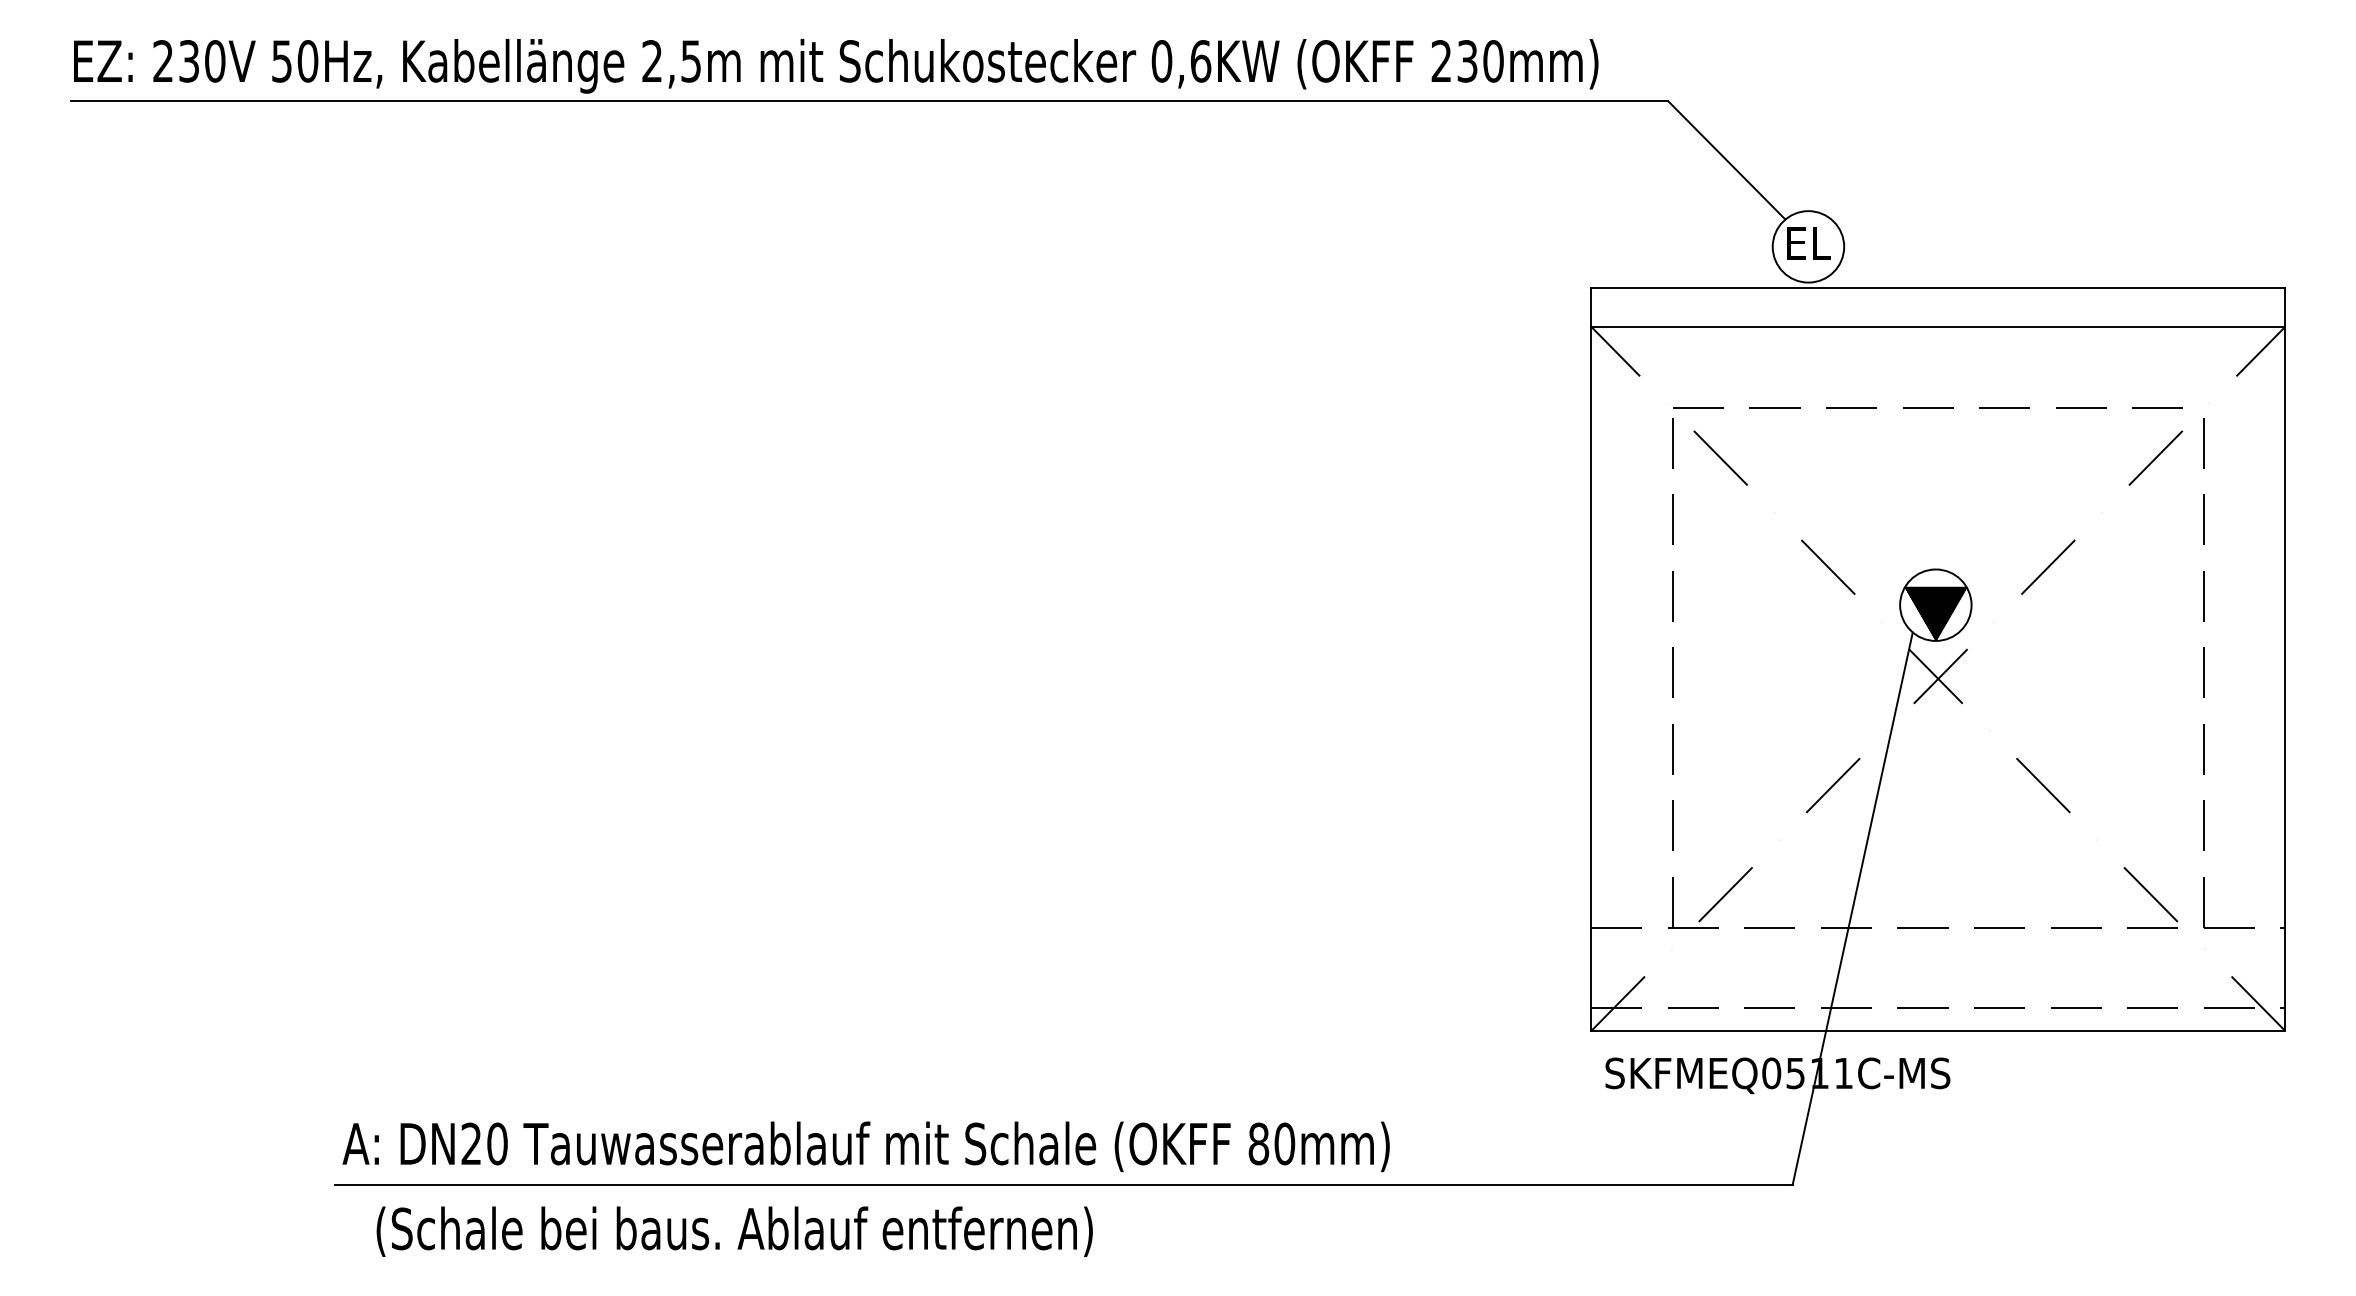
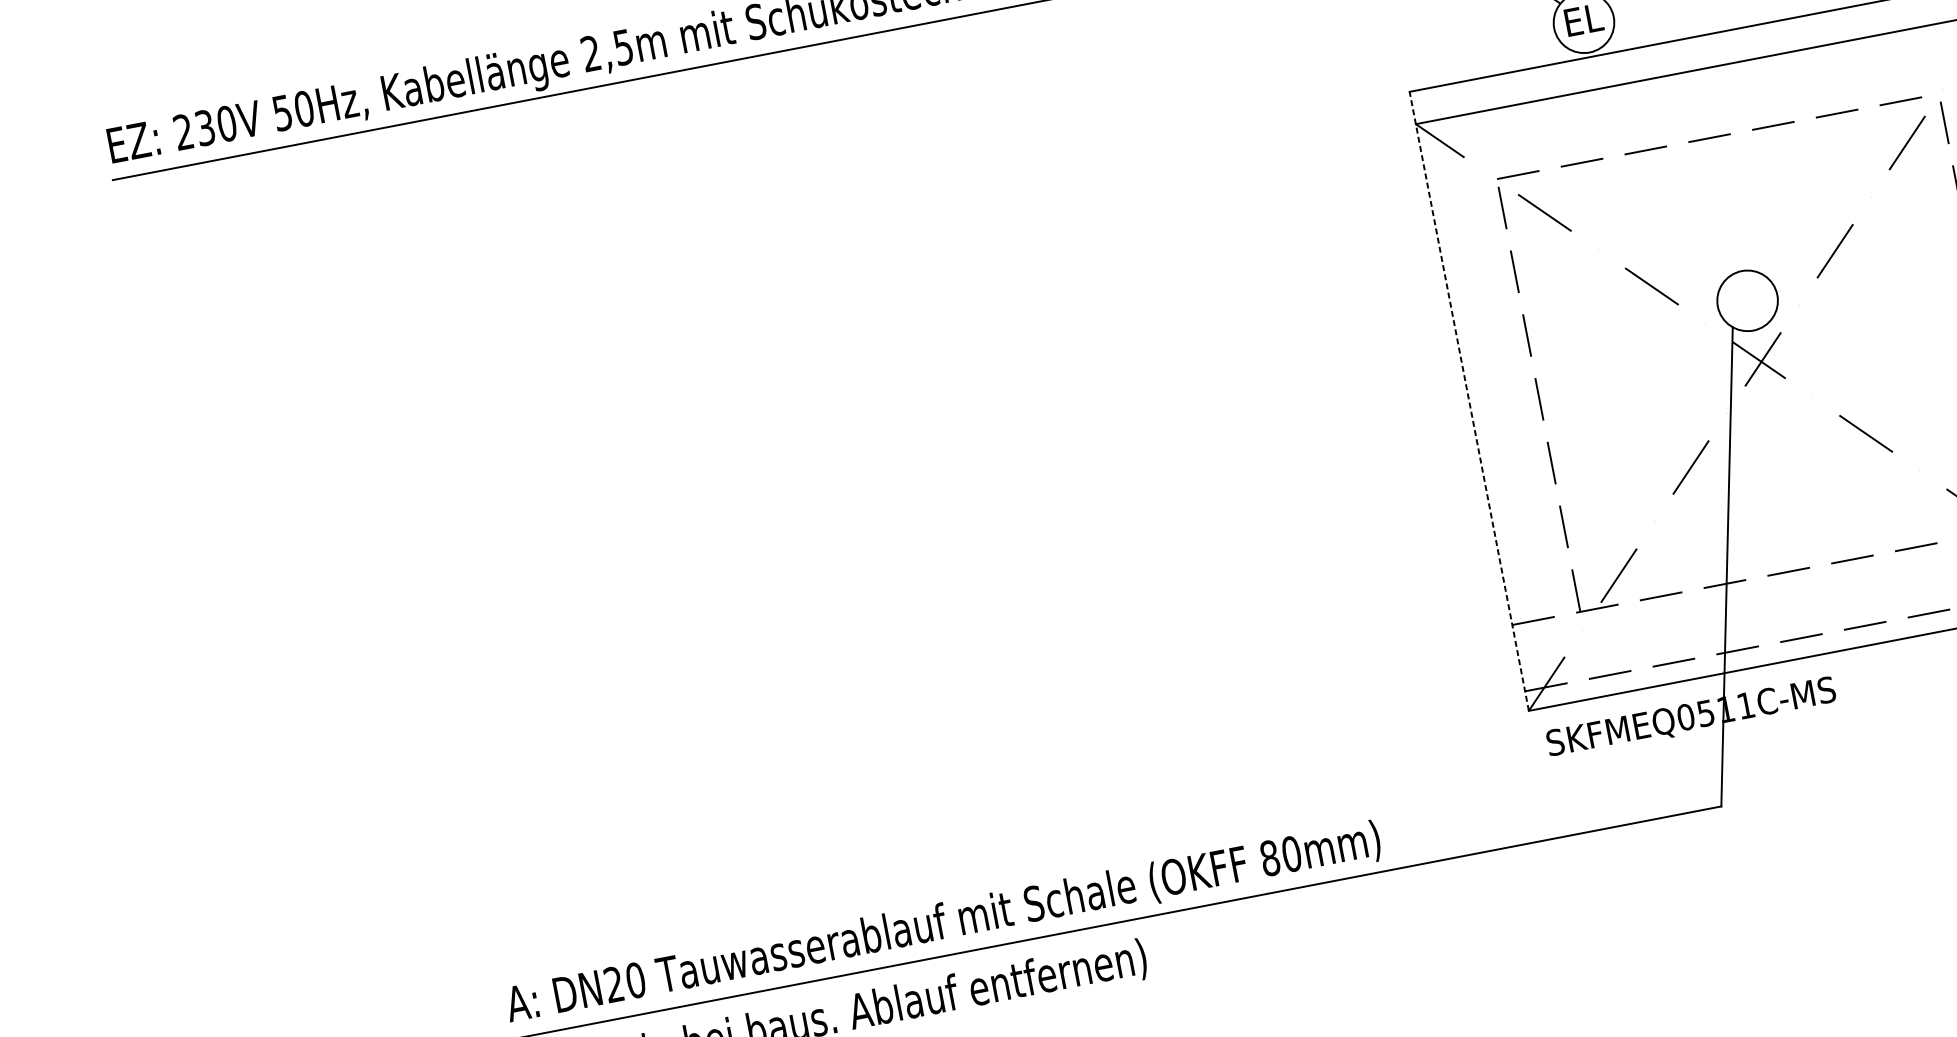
hatch: (1935, 613) -> (1748, 307), removed
line: (1591, 659) -> (1469, 401), solid -> dashed

